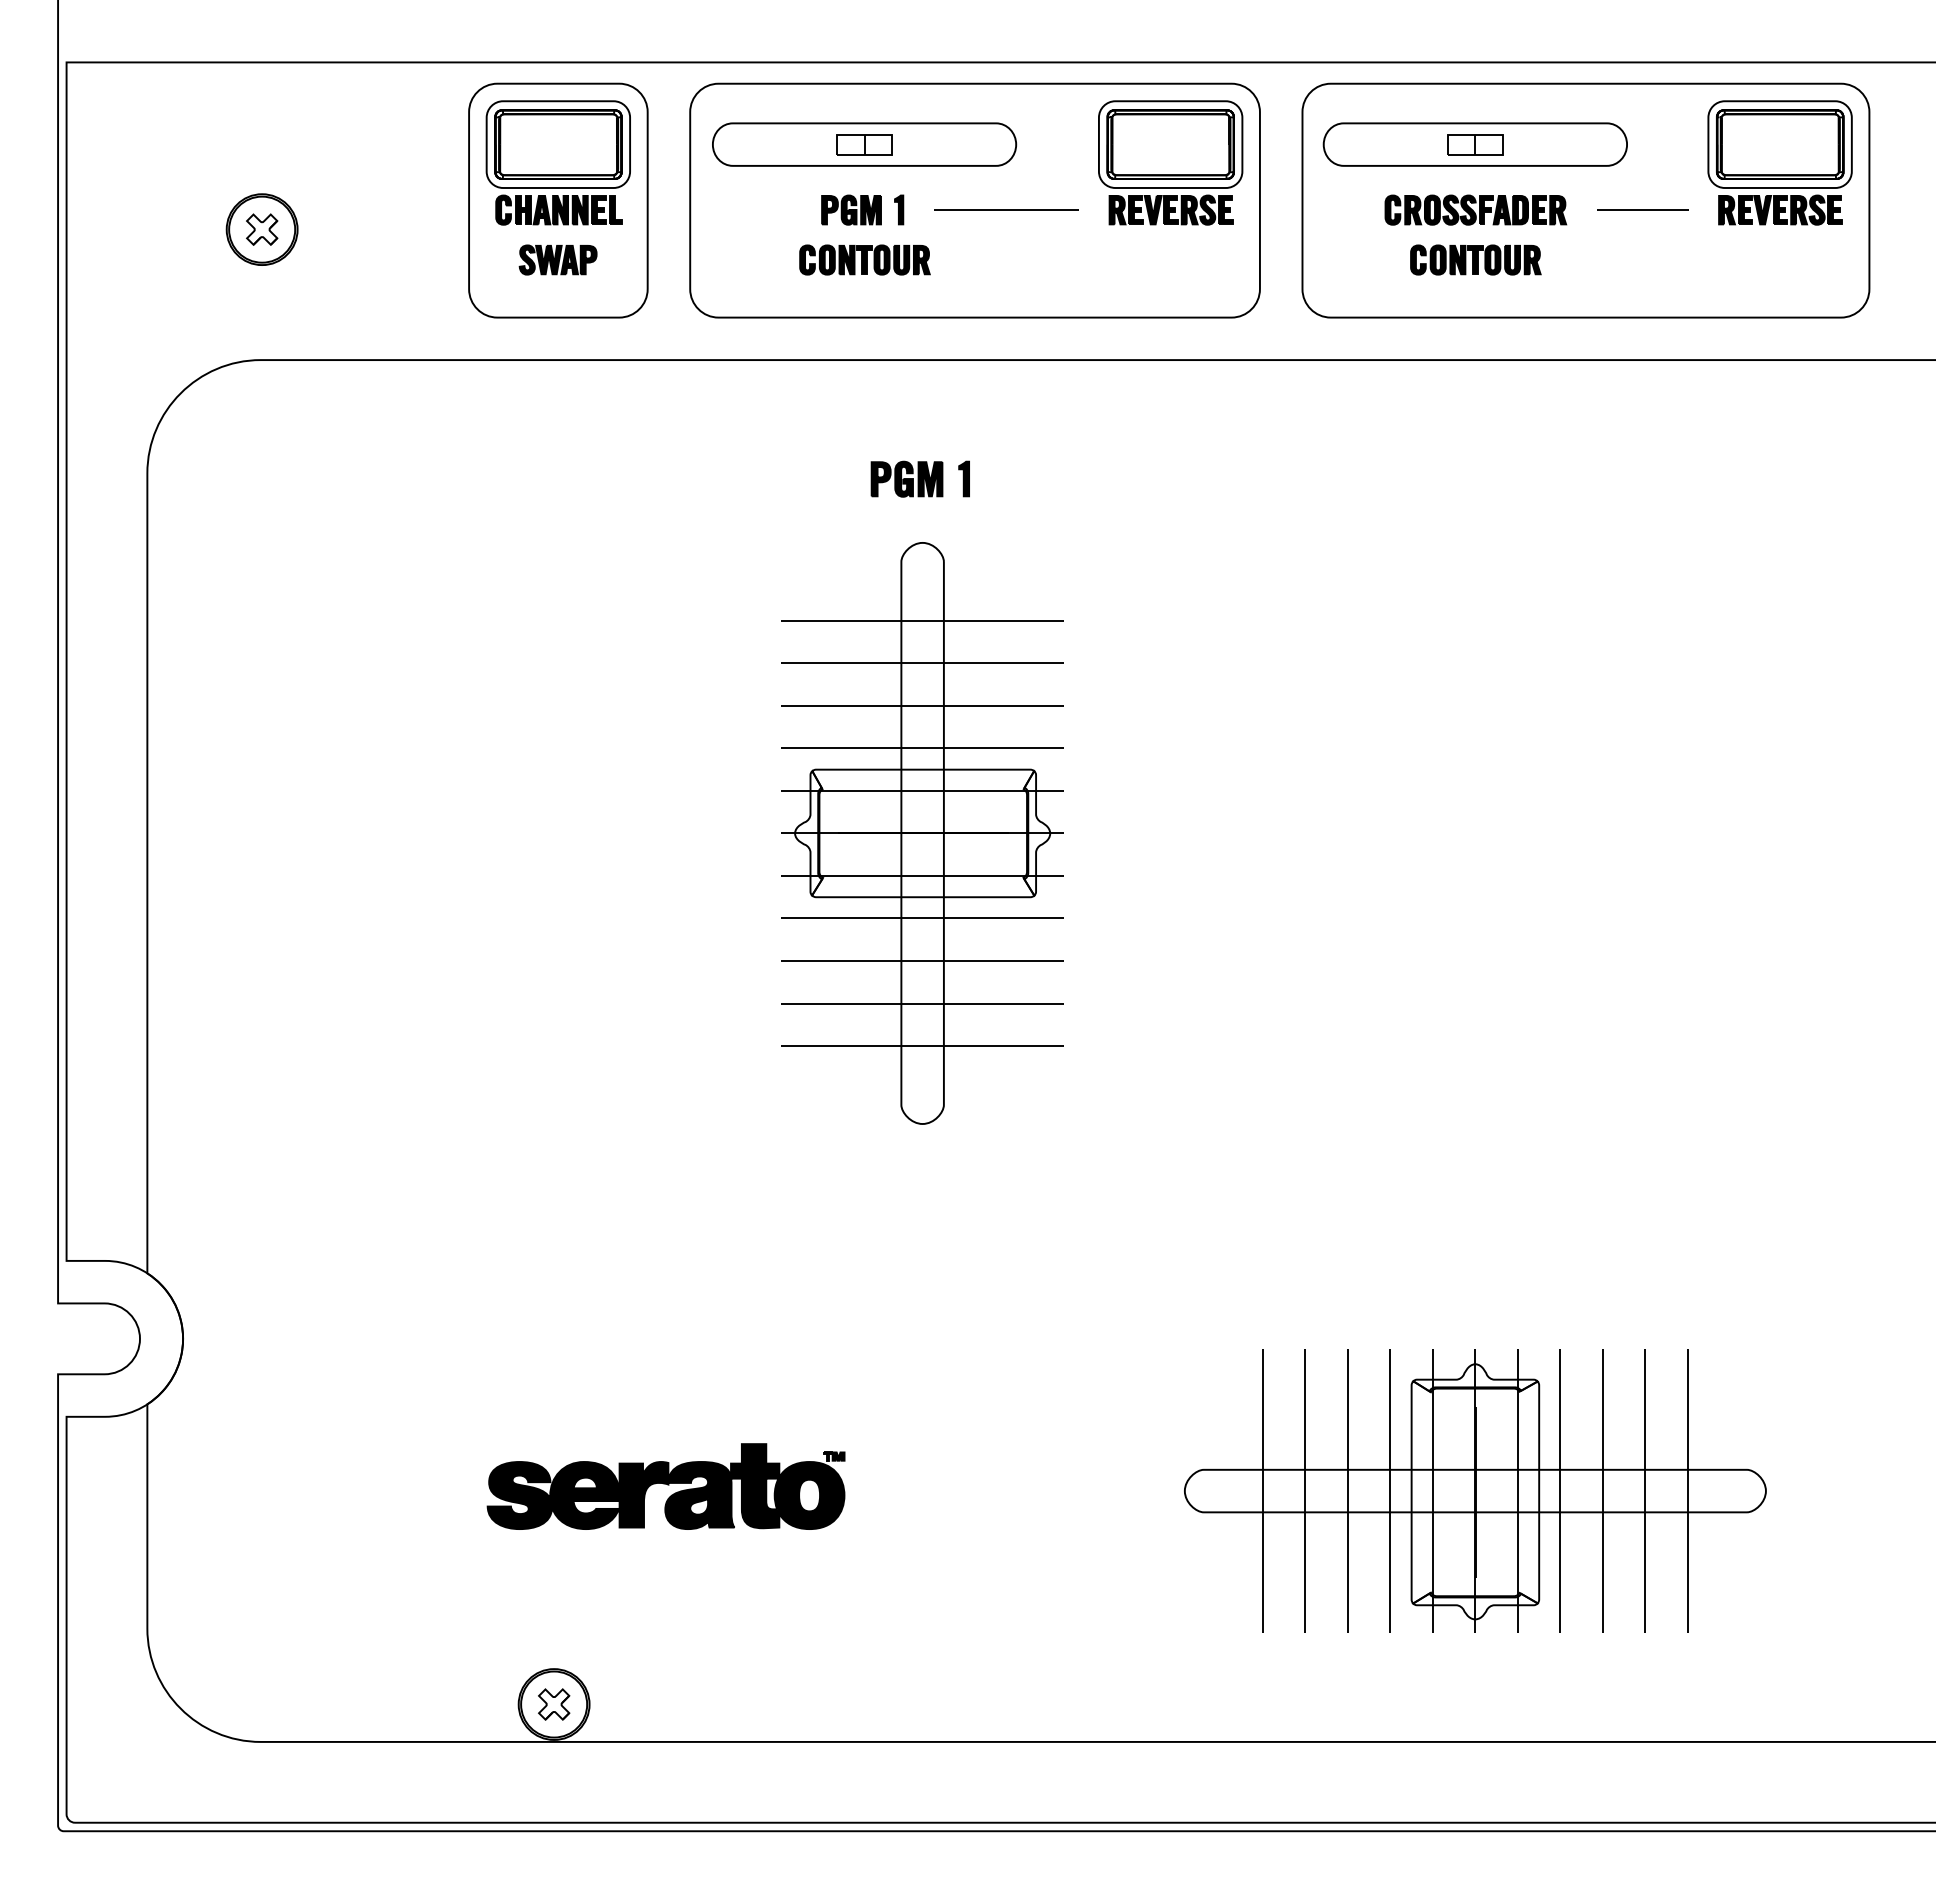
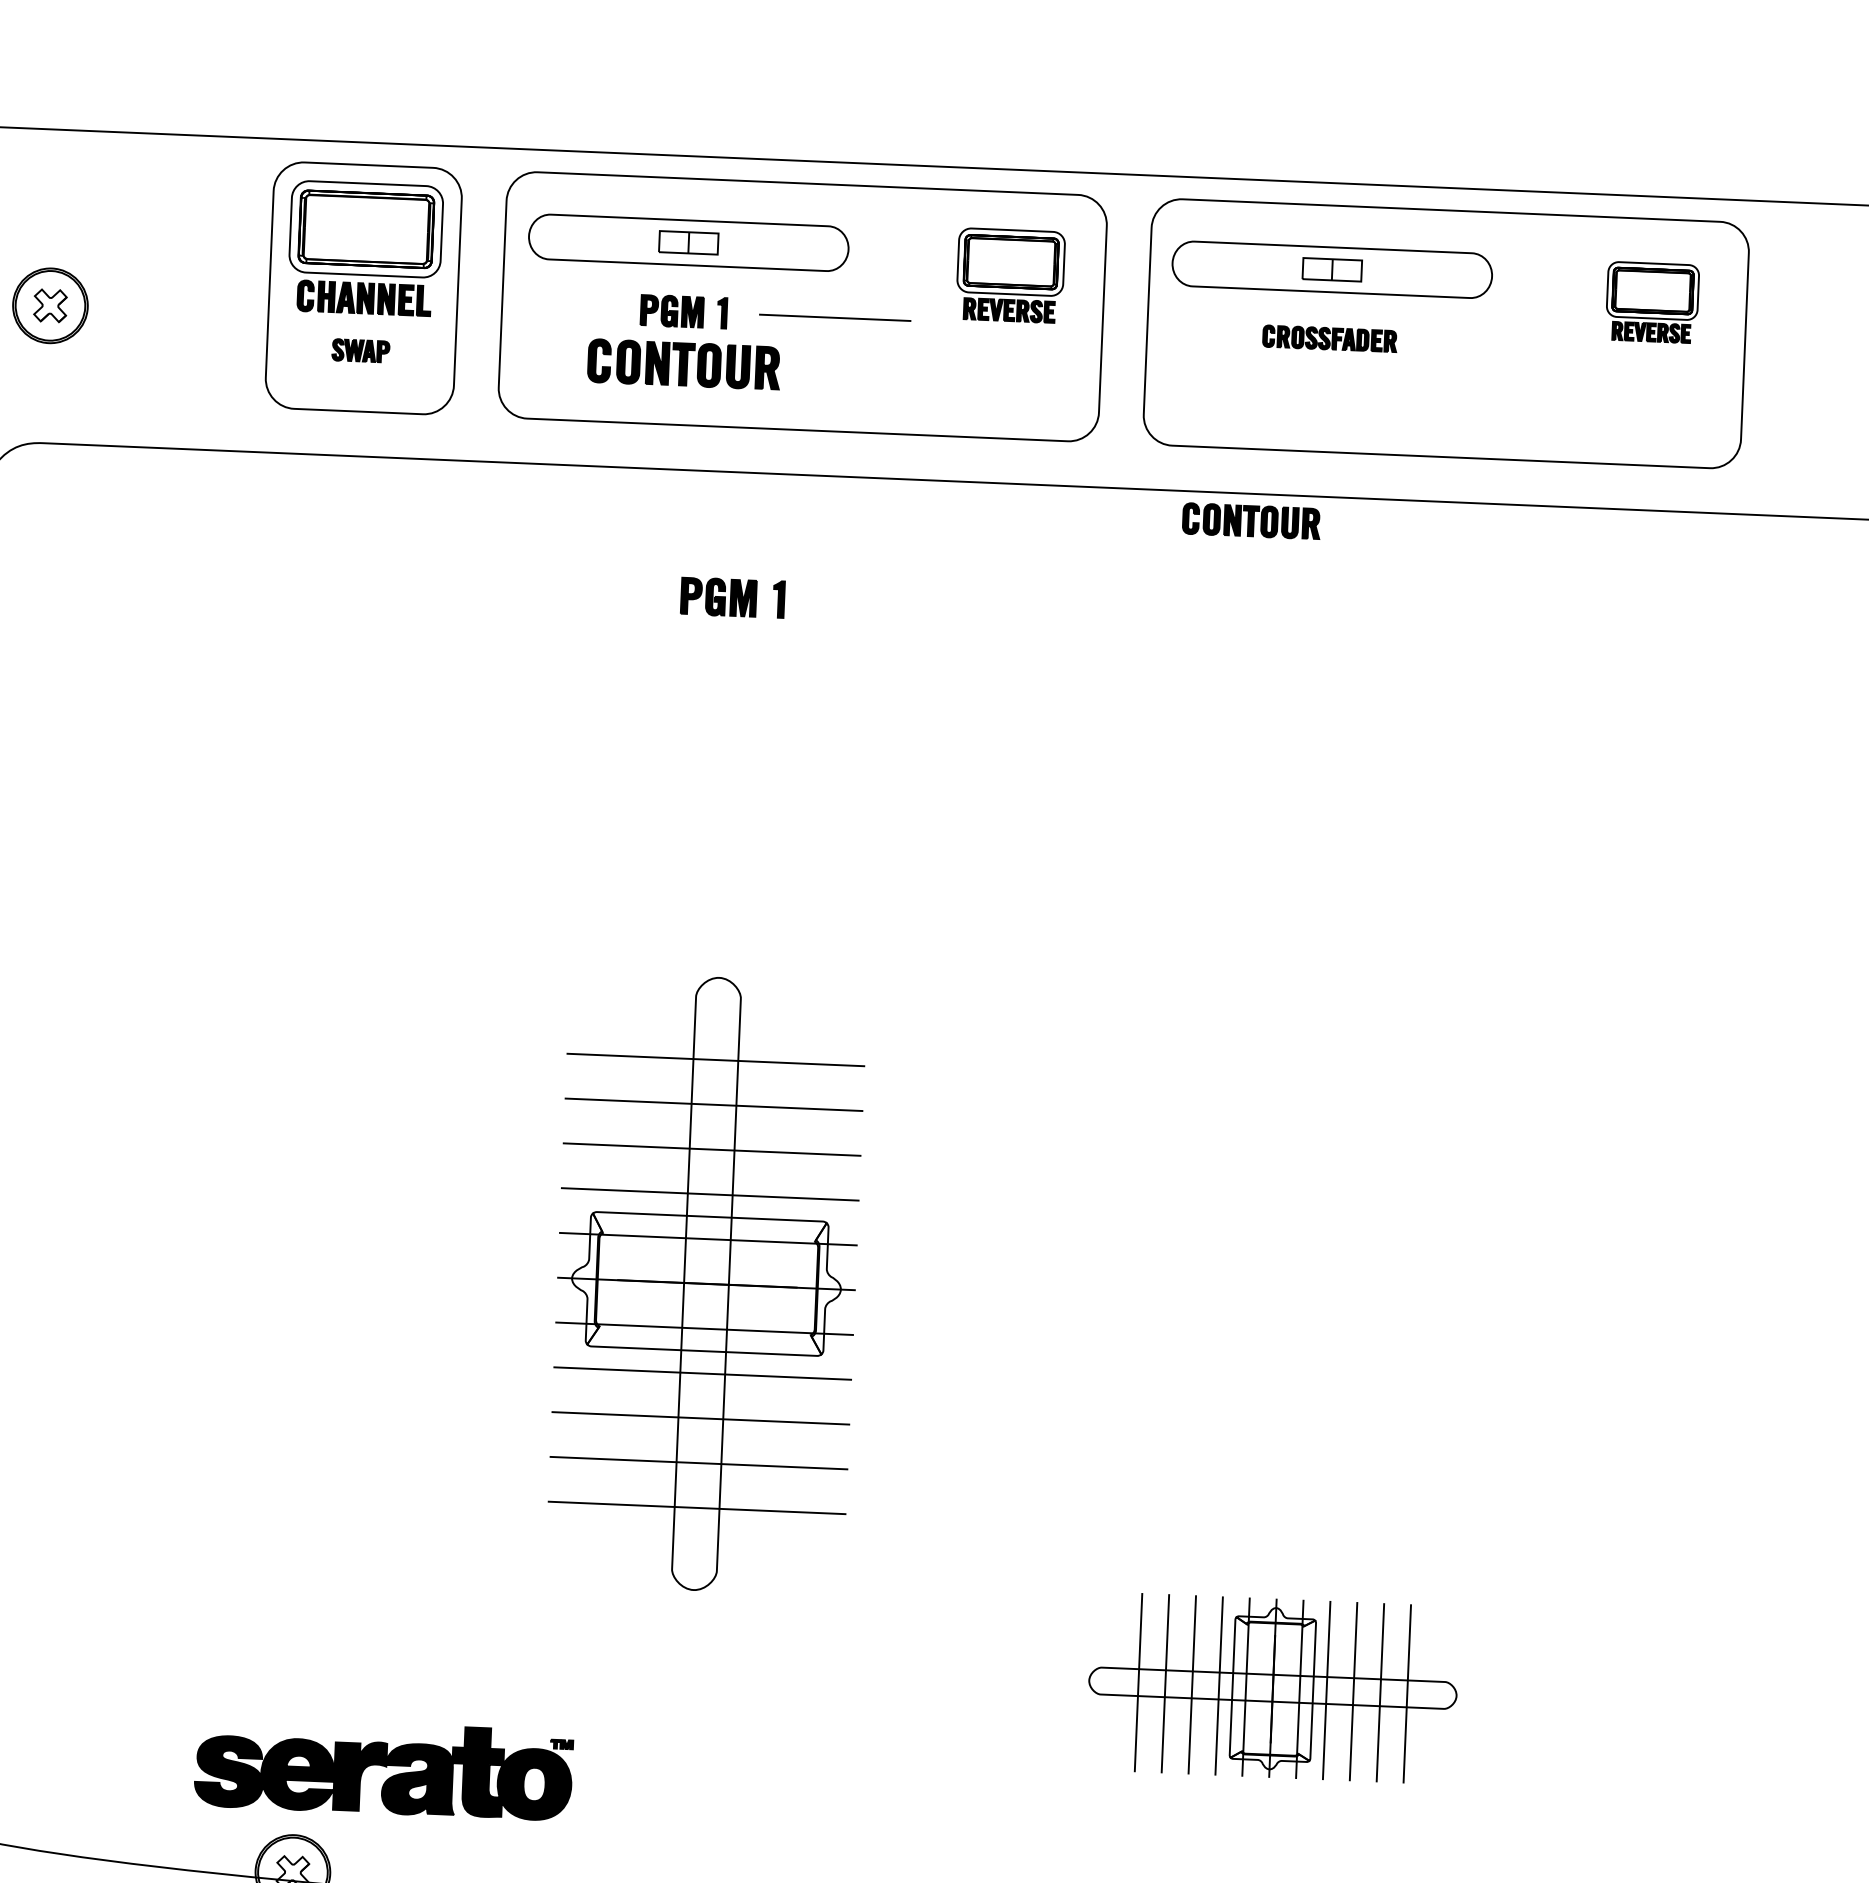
part: (1170, 162) -> (1010, 275), size x0.7
part: (1779, 162) -> (1651, 302), size x0.6
part: (1475, 209) -> (1329, 338), size x0.7
line: (1642, 209) -> (1505, 345), removed
part: (557, 259) -> (360, 350), size x0.7
part: (864, 259) -> (683, 363), size x1.4
part: (1475, 259) -> (1251, 520), moved
part: (922, 833) -> (706, 1284), moved
part: (665, 1486) -> (383, 1768), moved
part: (1475, 1490) -> (1273, 1687), size x0.6

